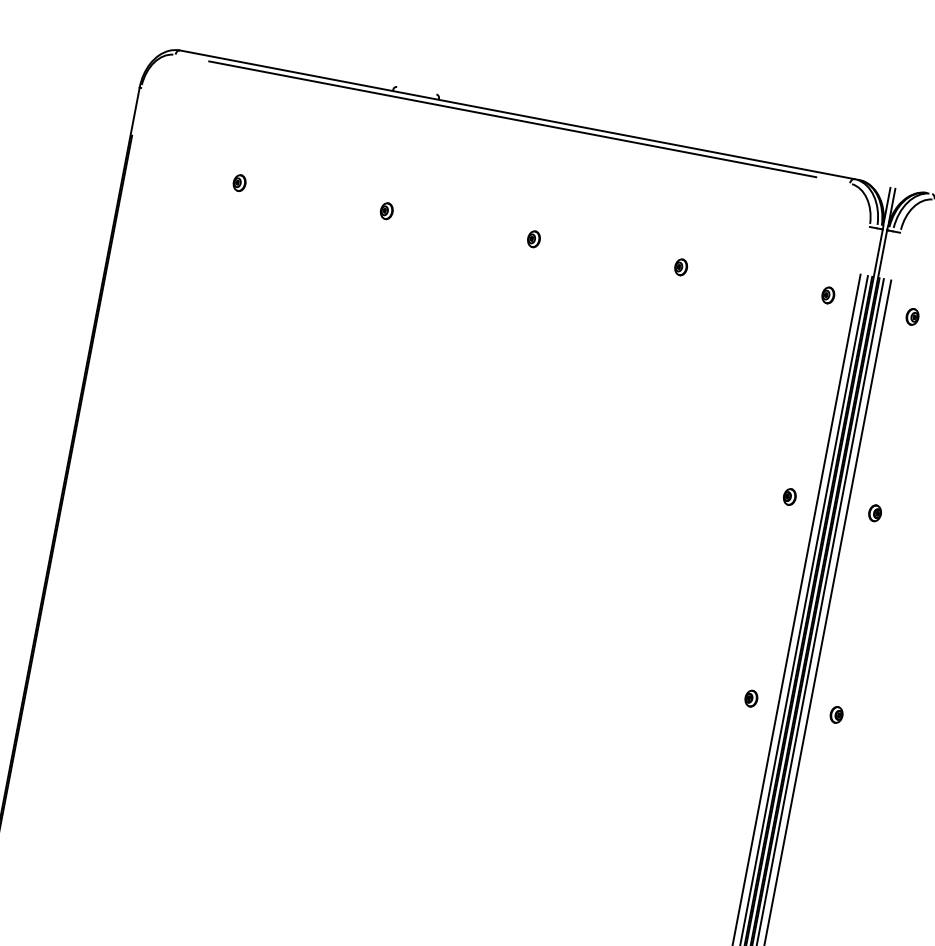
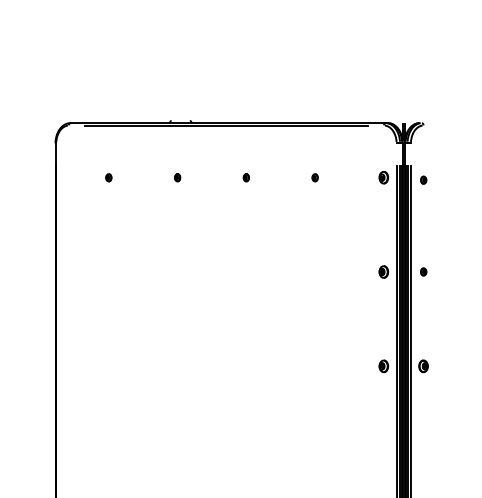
part: (827, 294) -> (383, 177), size x1.6
part: (789, 495) -> (383, 271), size x1.6
part: (750, 696) -> (383, 365), size x1.6
part: (836, 713) -> (423, 365), size x1.6

